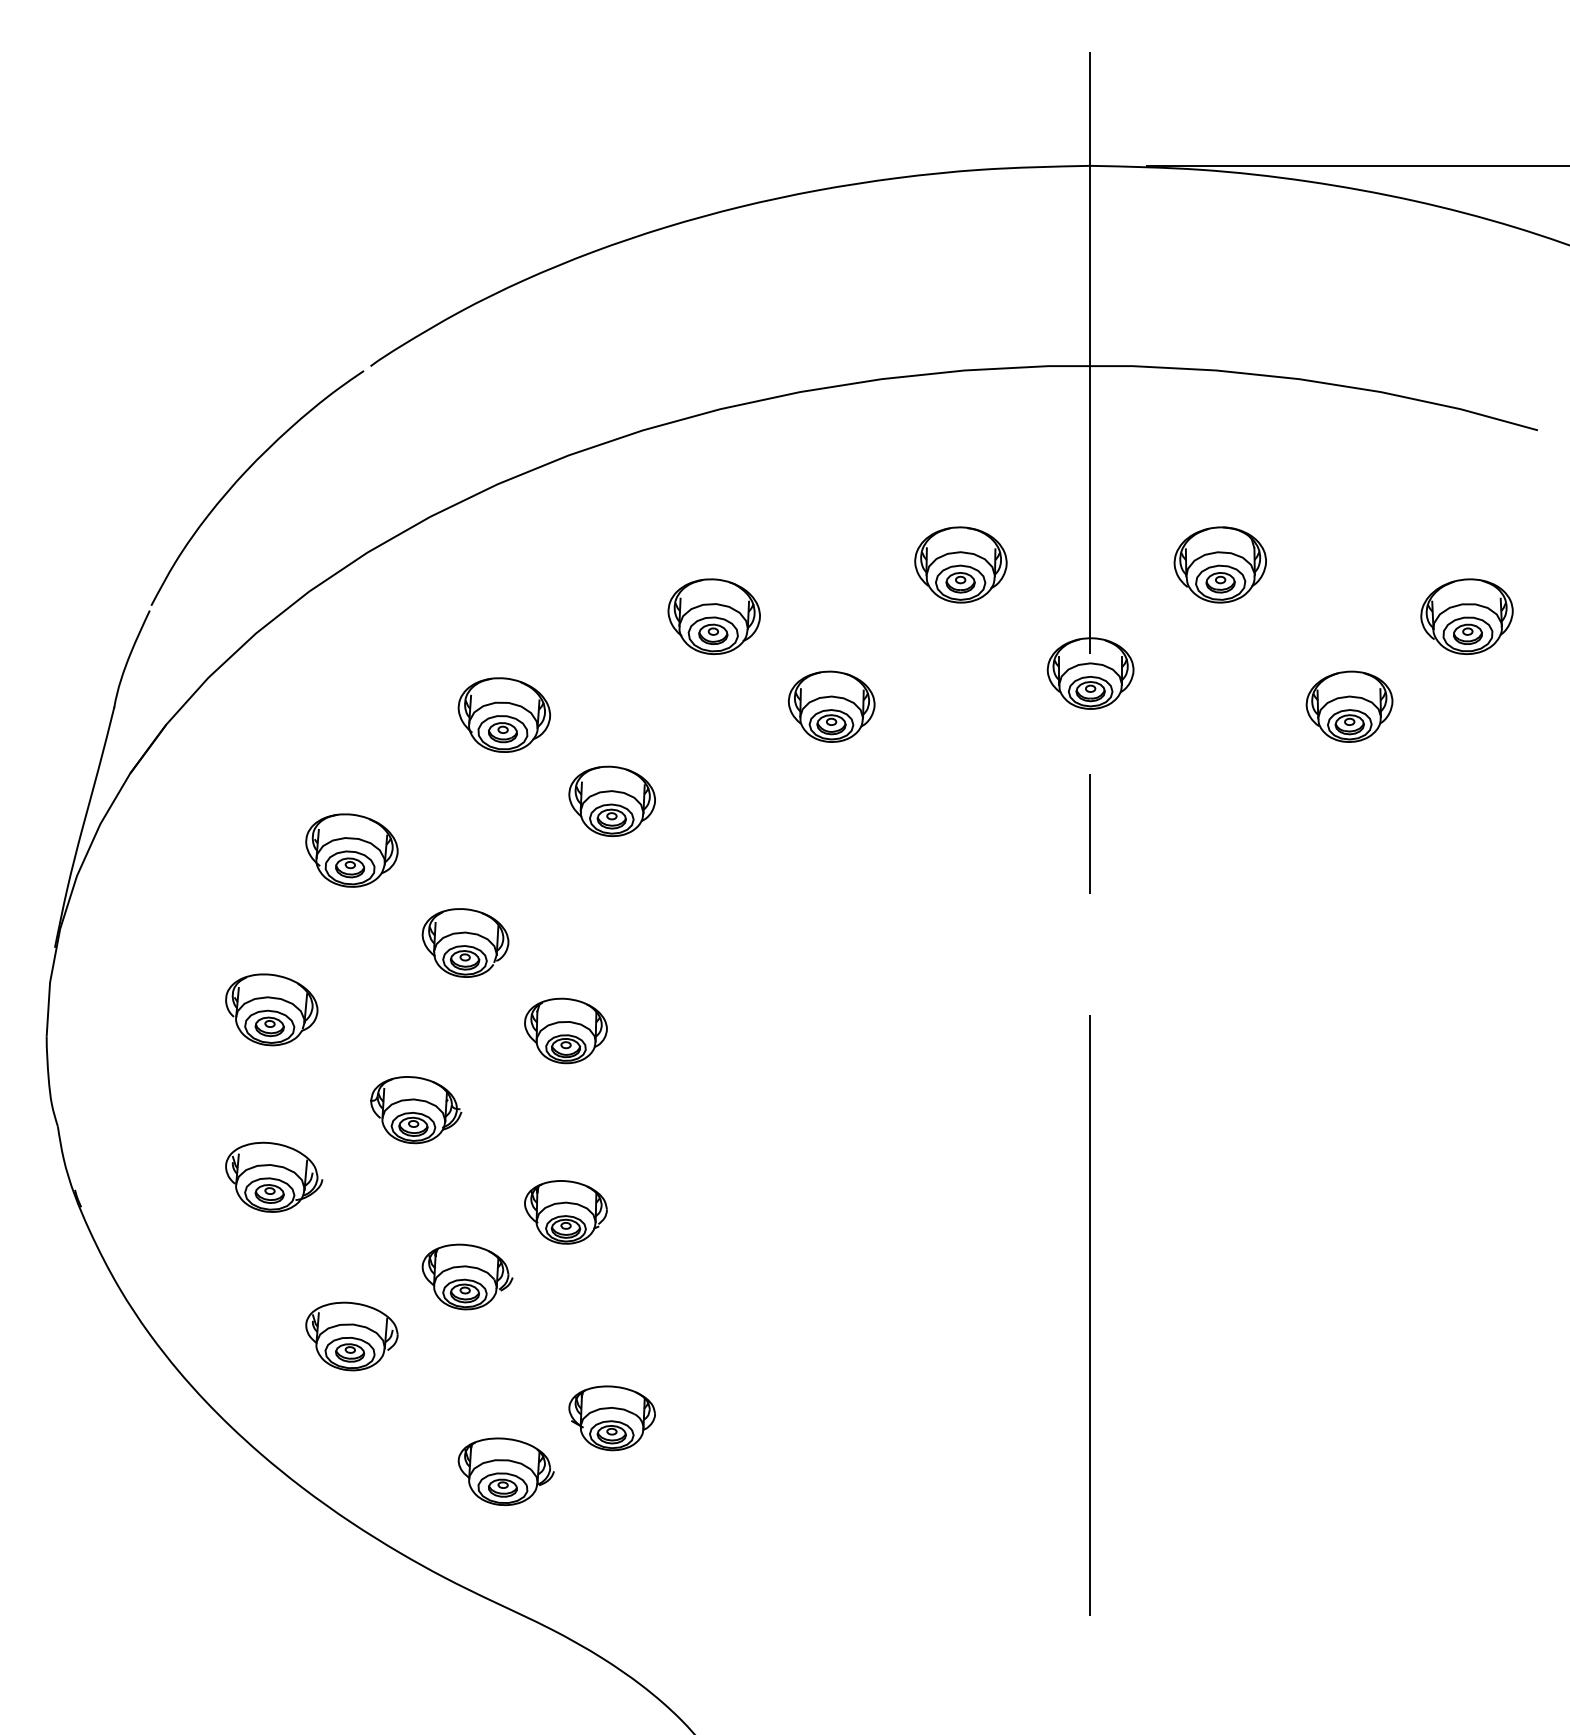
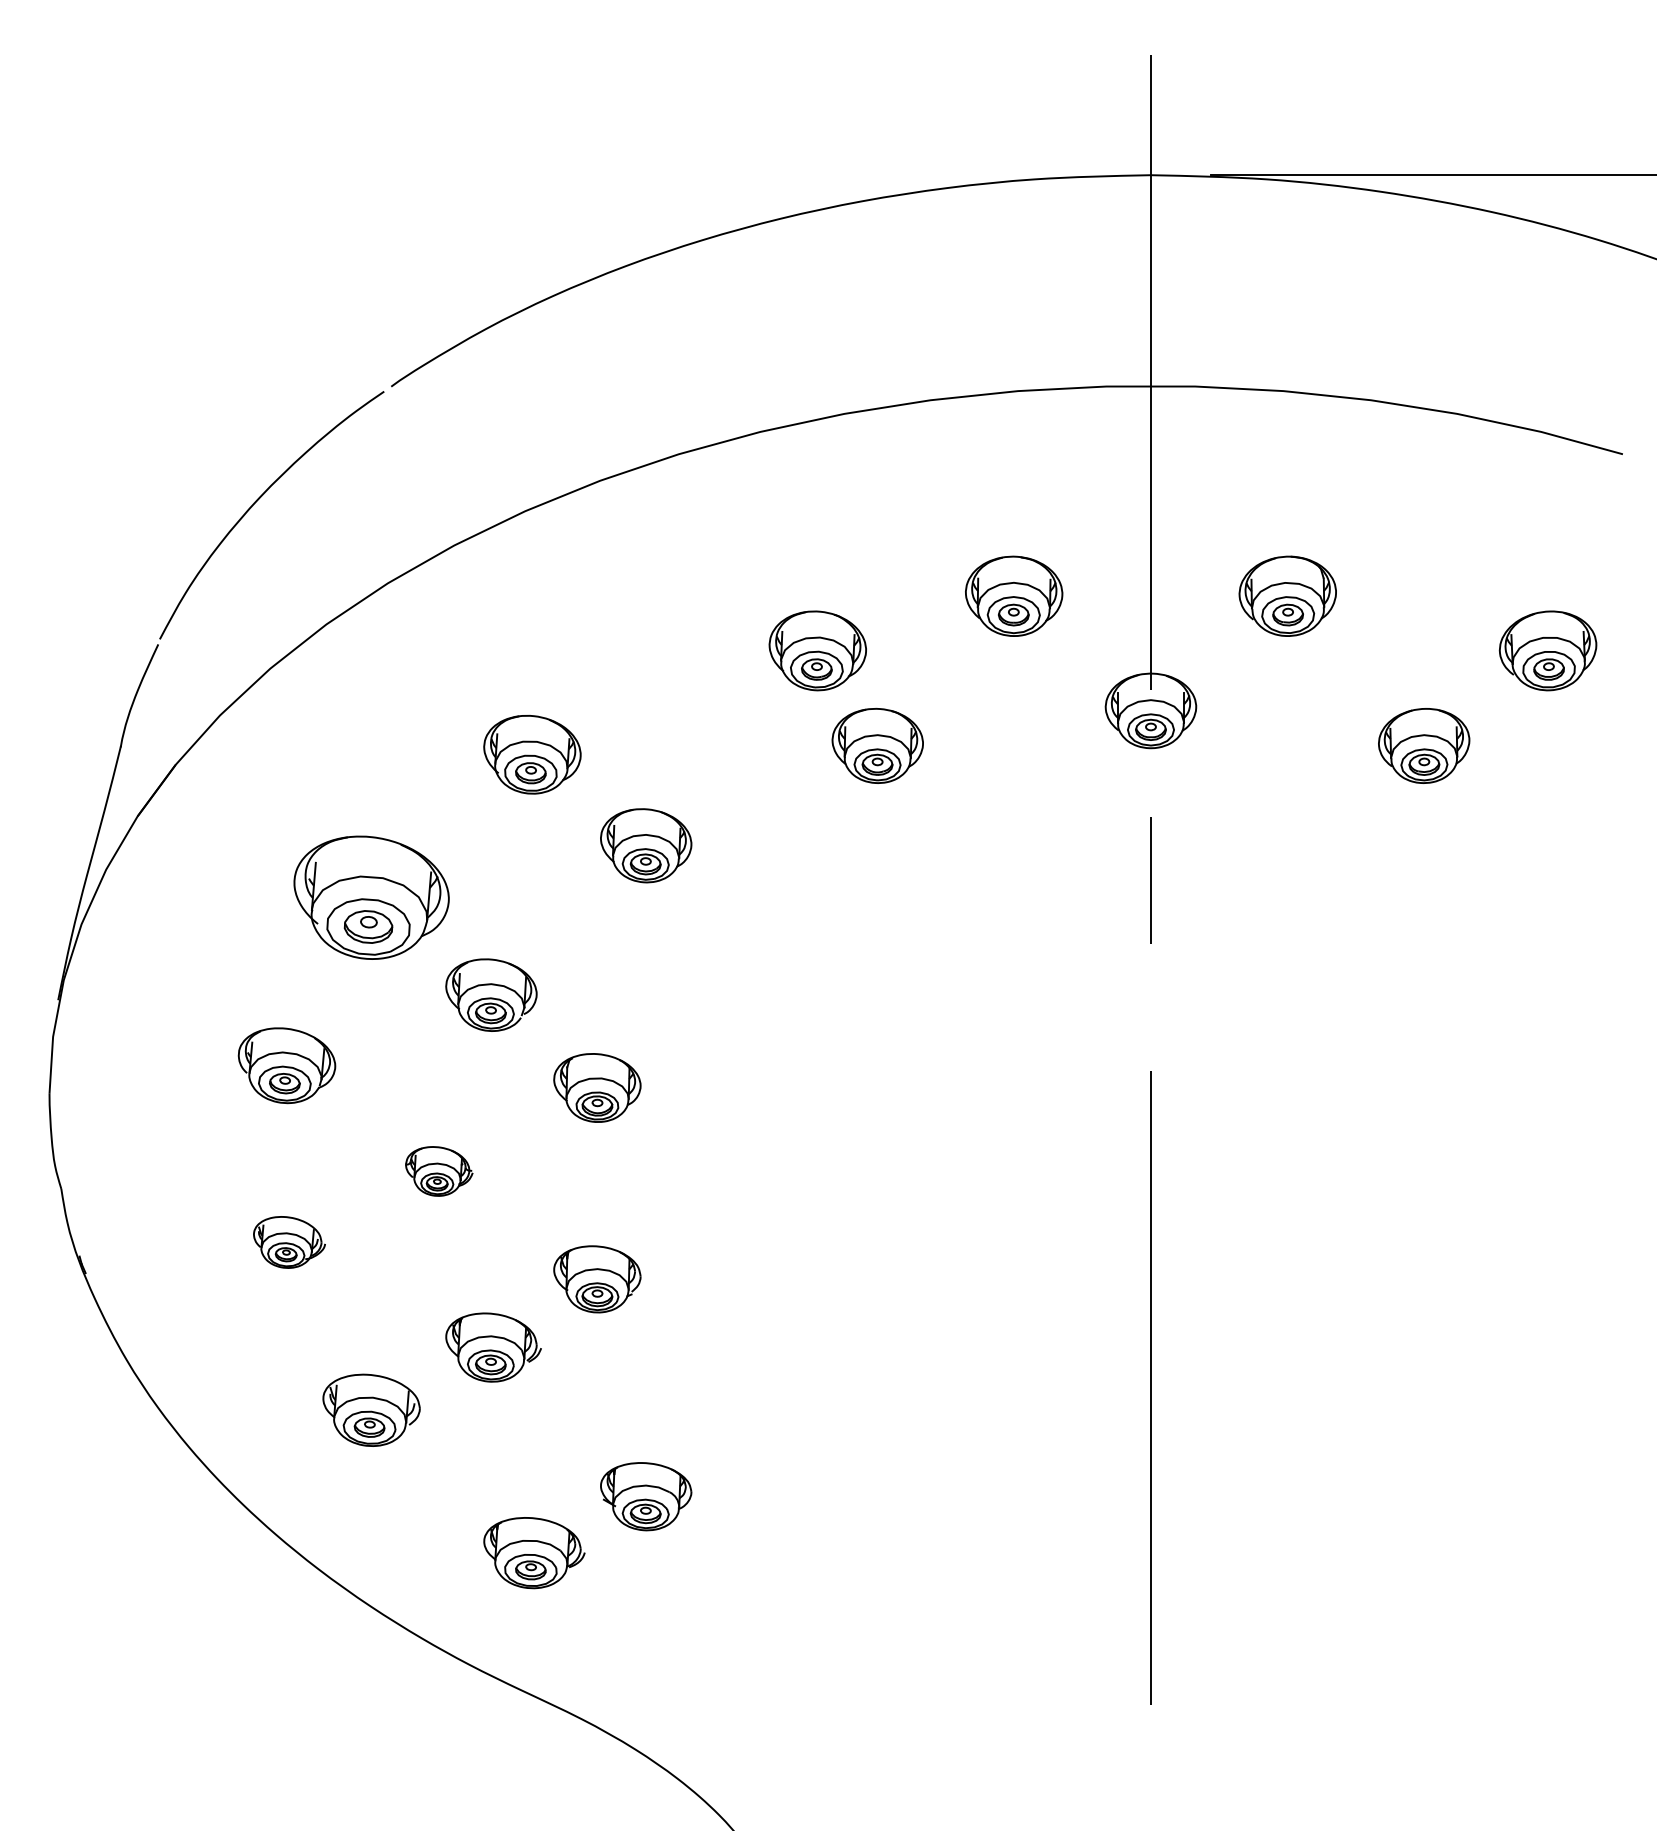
part: (713, 616) -> (817, 650), moved
part: (351, 850) -> (371, 897), size x1.6
part: (415, 1110) -> (438, 1171), size x0.7
part: (274, 1177) -> (289, 1242), size x0.7

